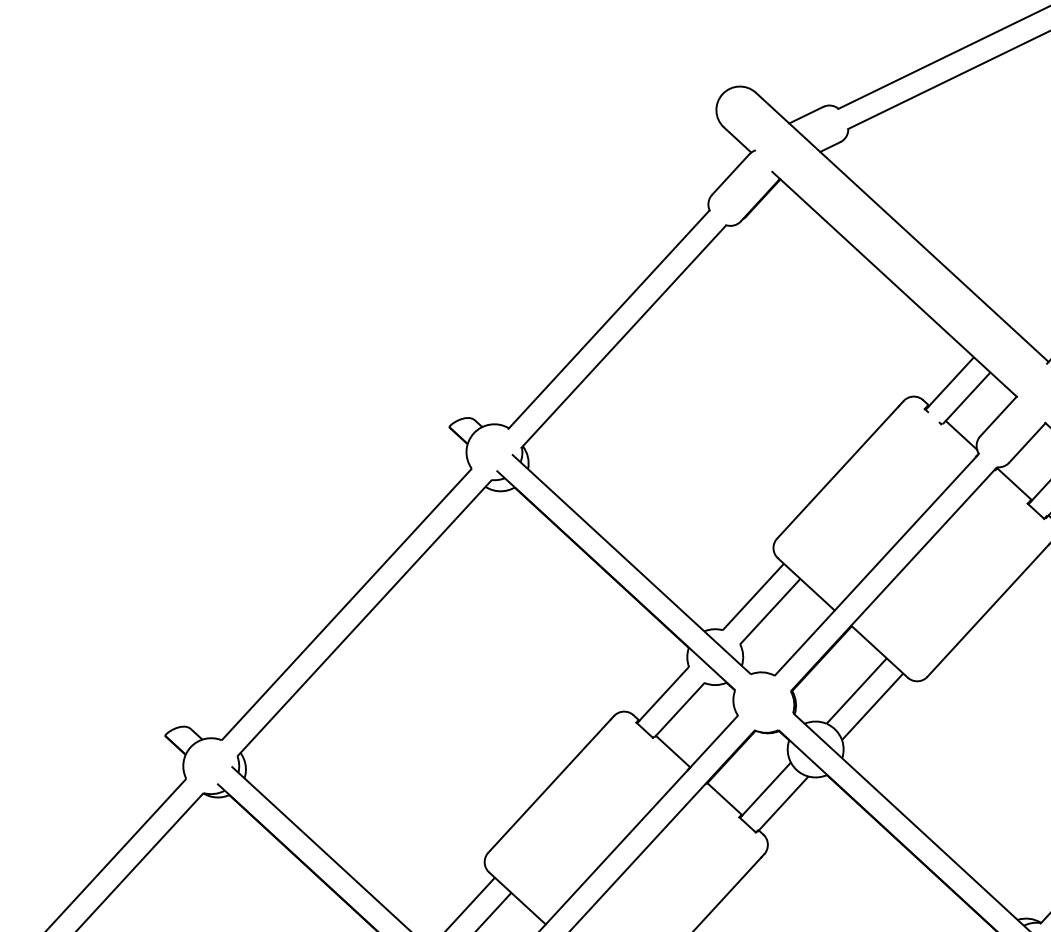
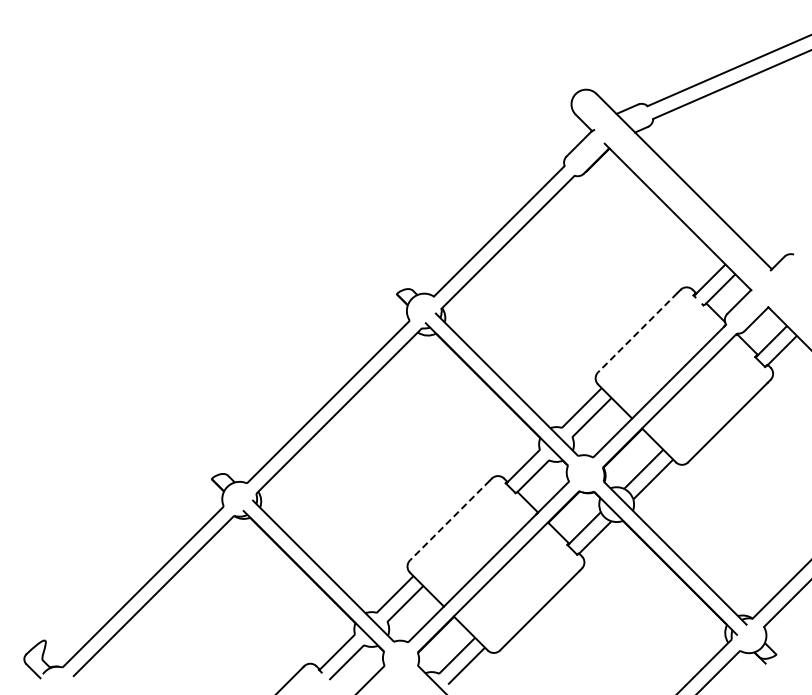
line: (837, 472) -> (637, 332), solid -> dashed
line: (548, 786) -> (449, 520), solid -> dashed

